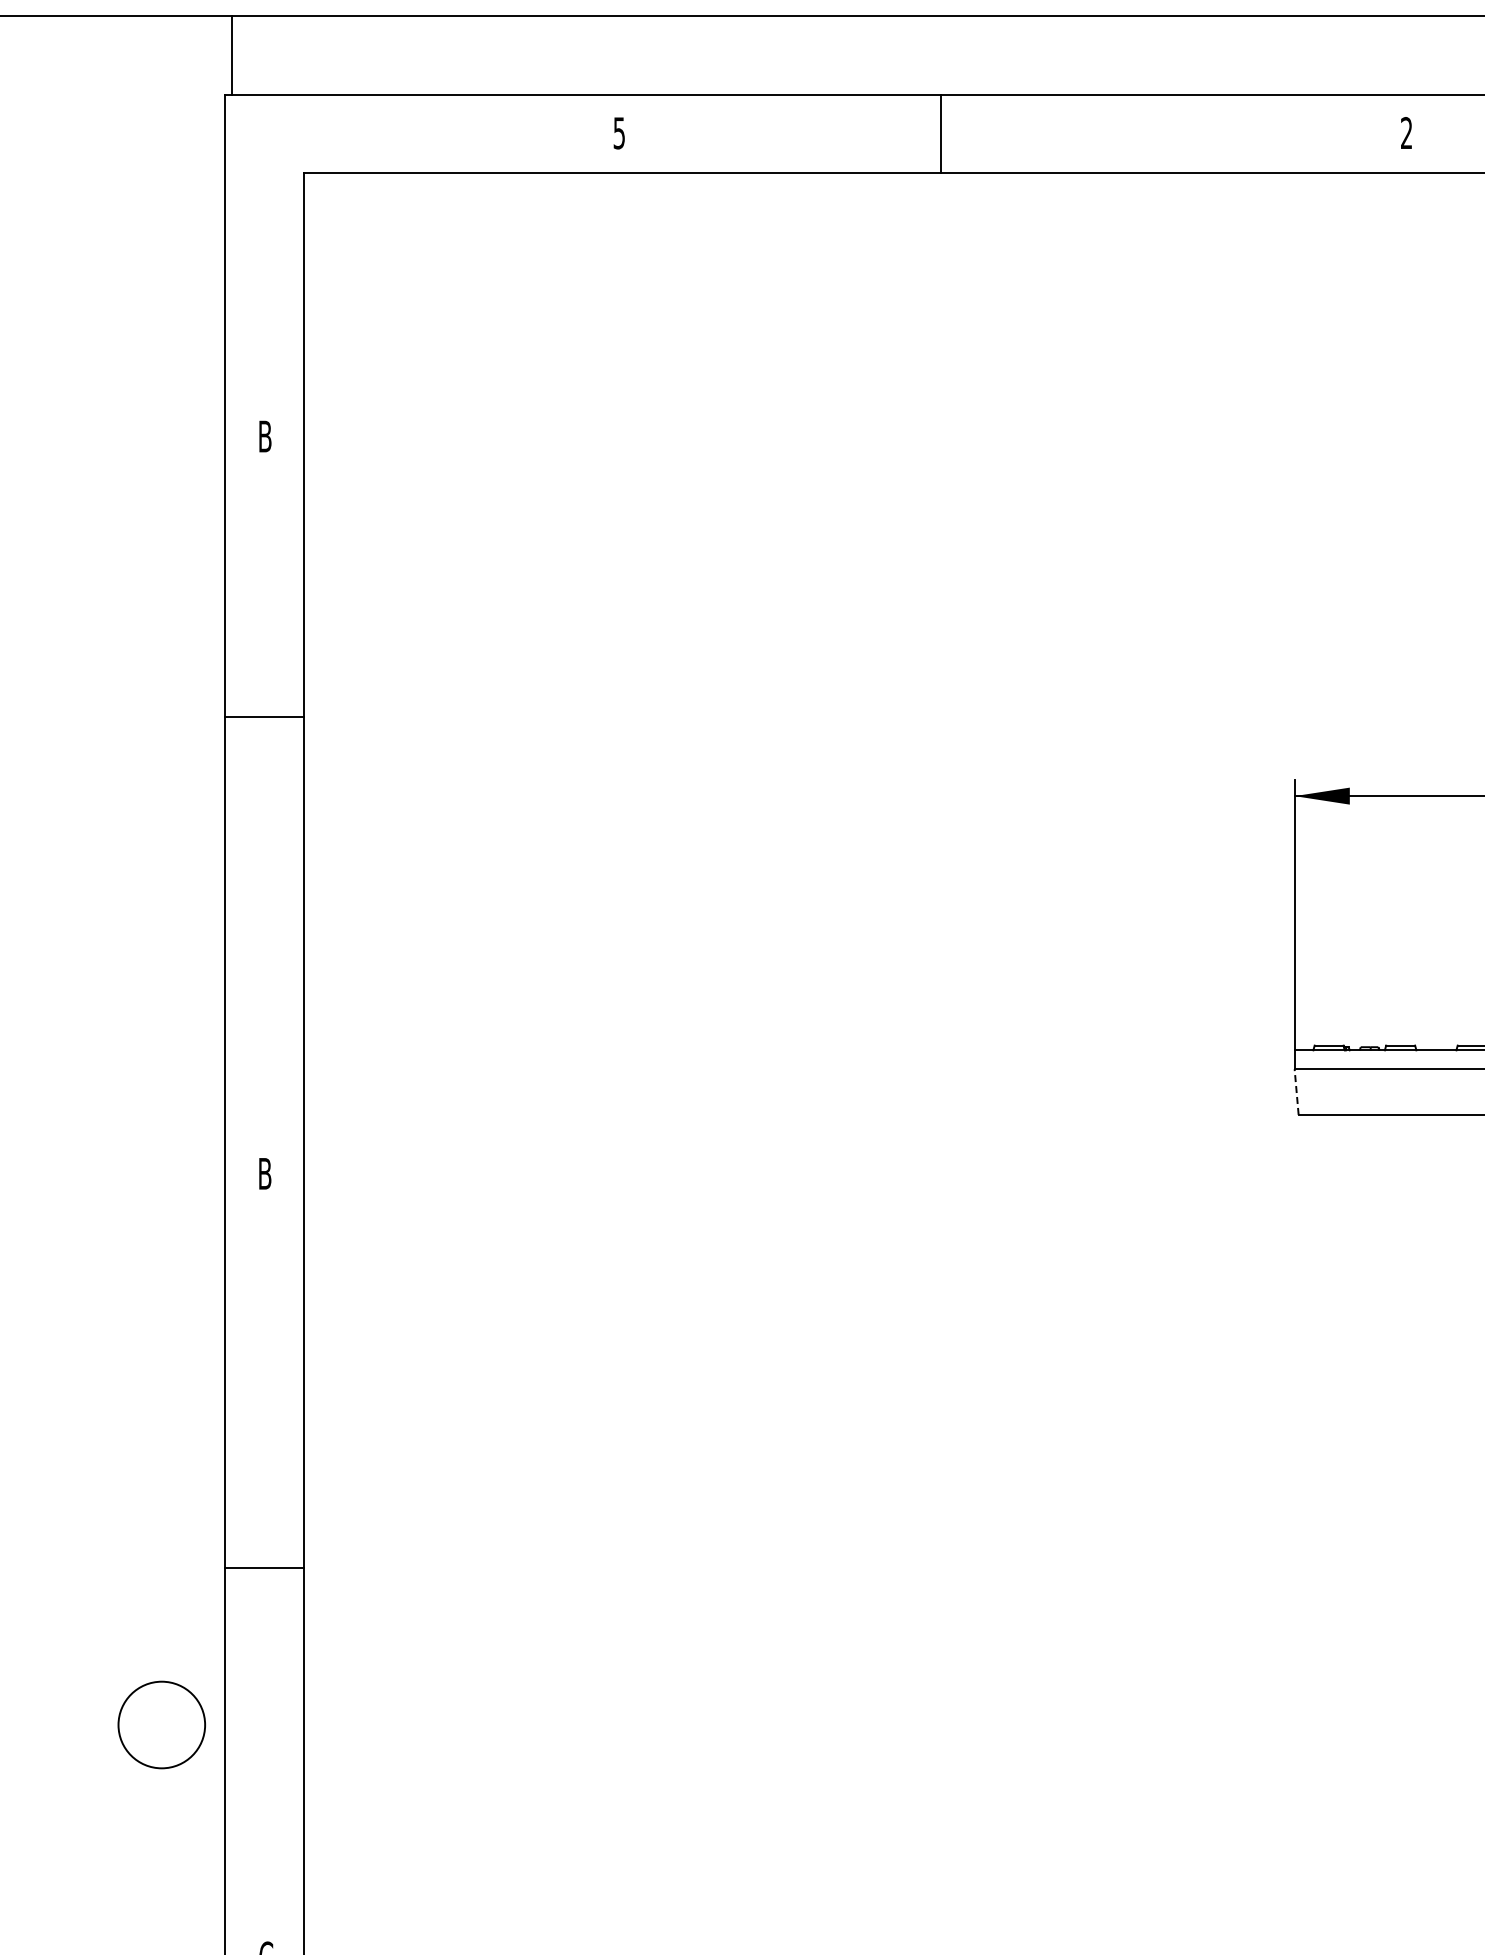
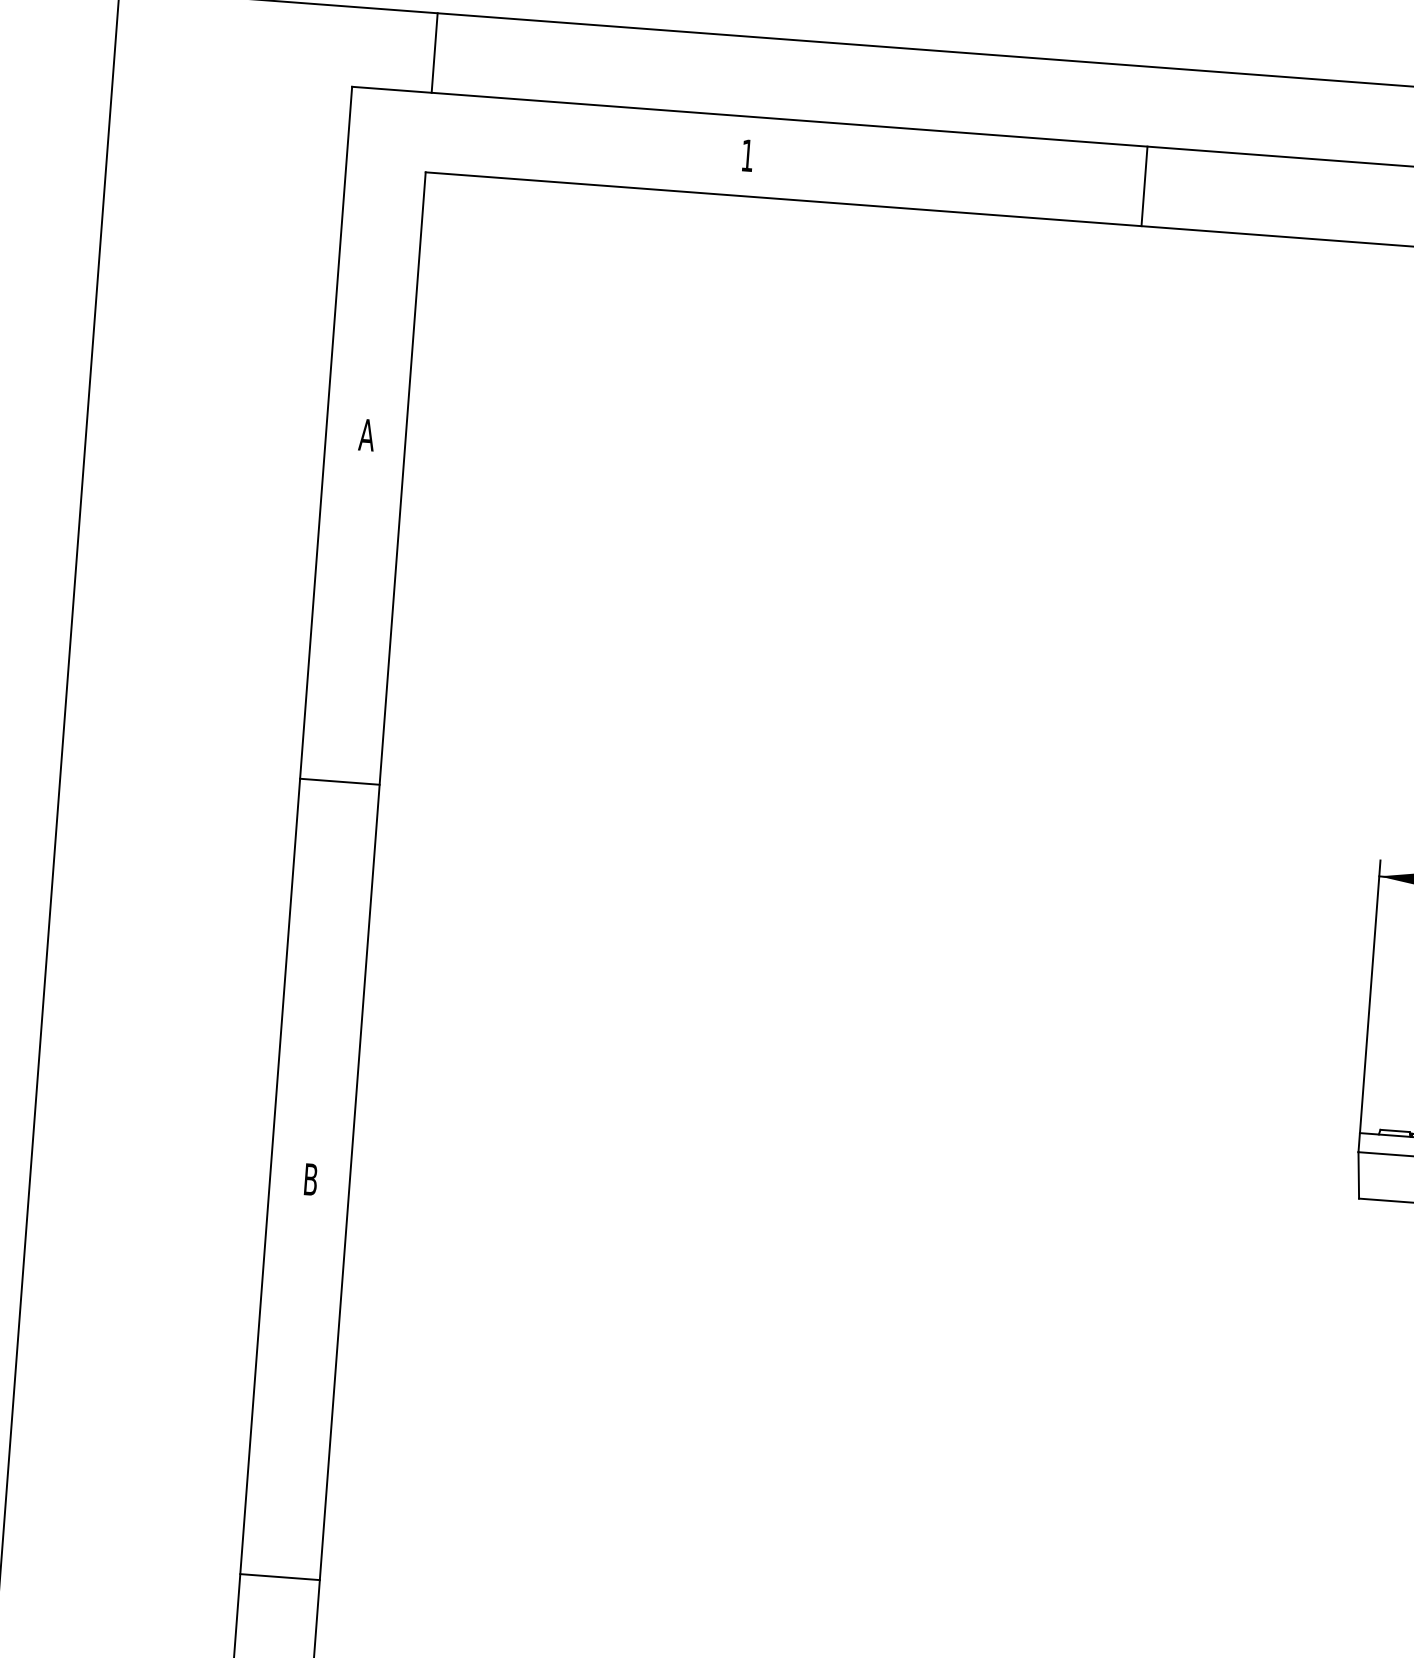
line: (231, 54) -> (434, 52), moved
text: (618, 133) -> (746, 155), 5 -> 1
line: (941, 133) -> (1144, 185), moved
text: (264, 436) -> (366, 434), B -> A
line: (263, 716) -> (339, 781), moved
line: (1296, 1092) -> (1358, 1175), dashed -> solid

